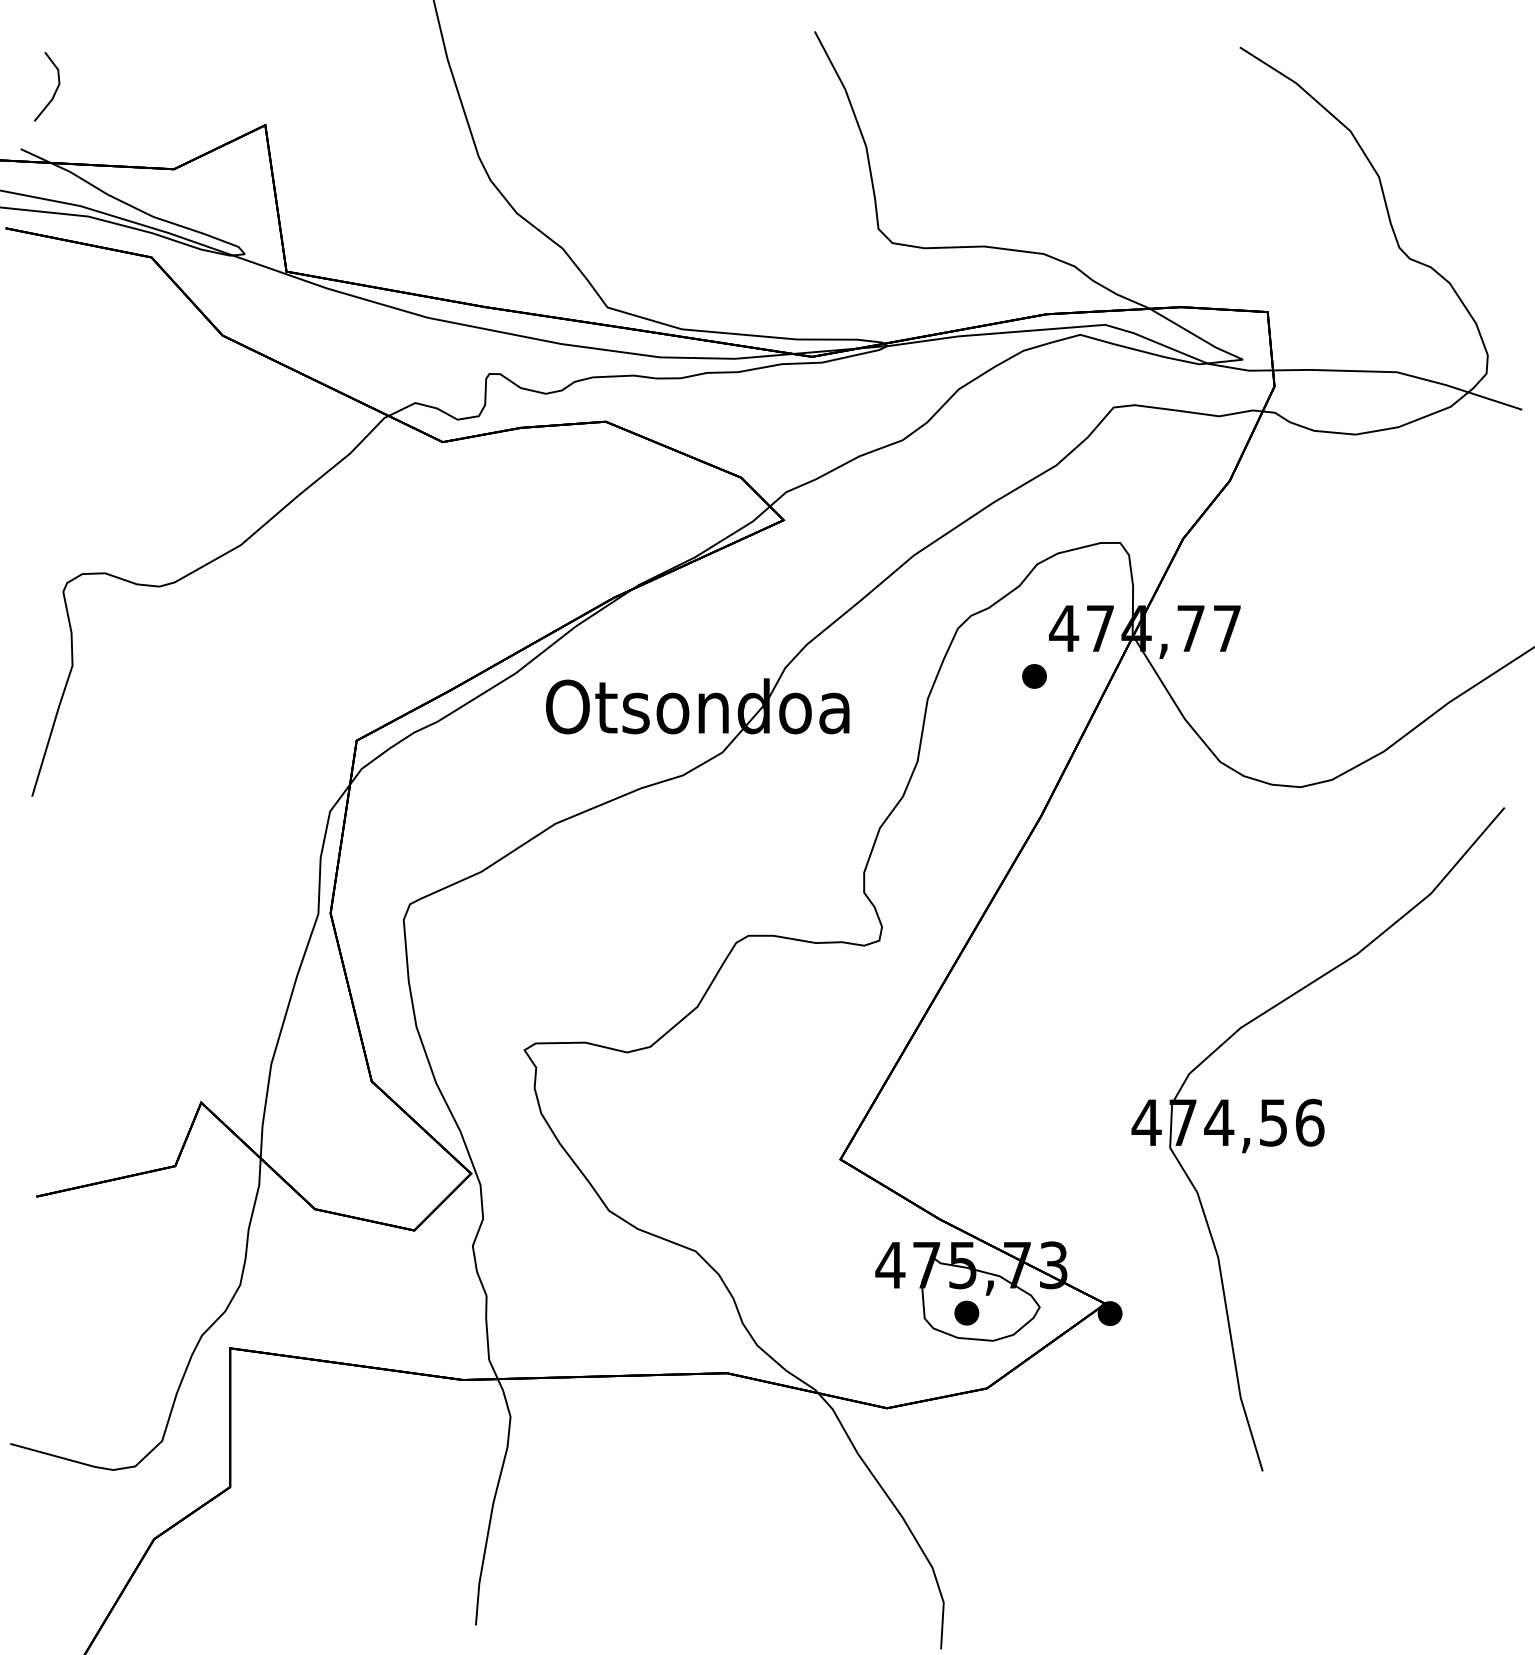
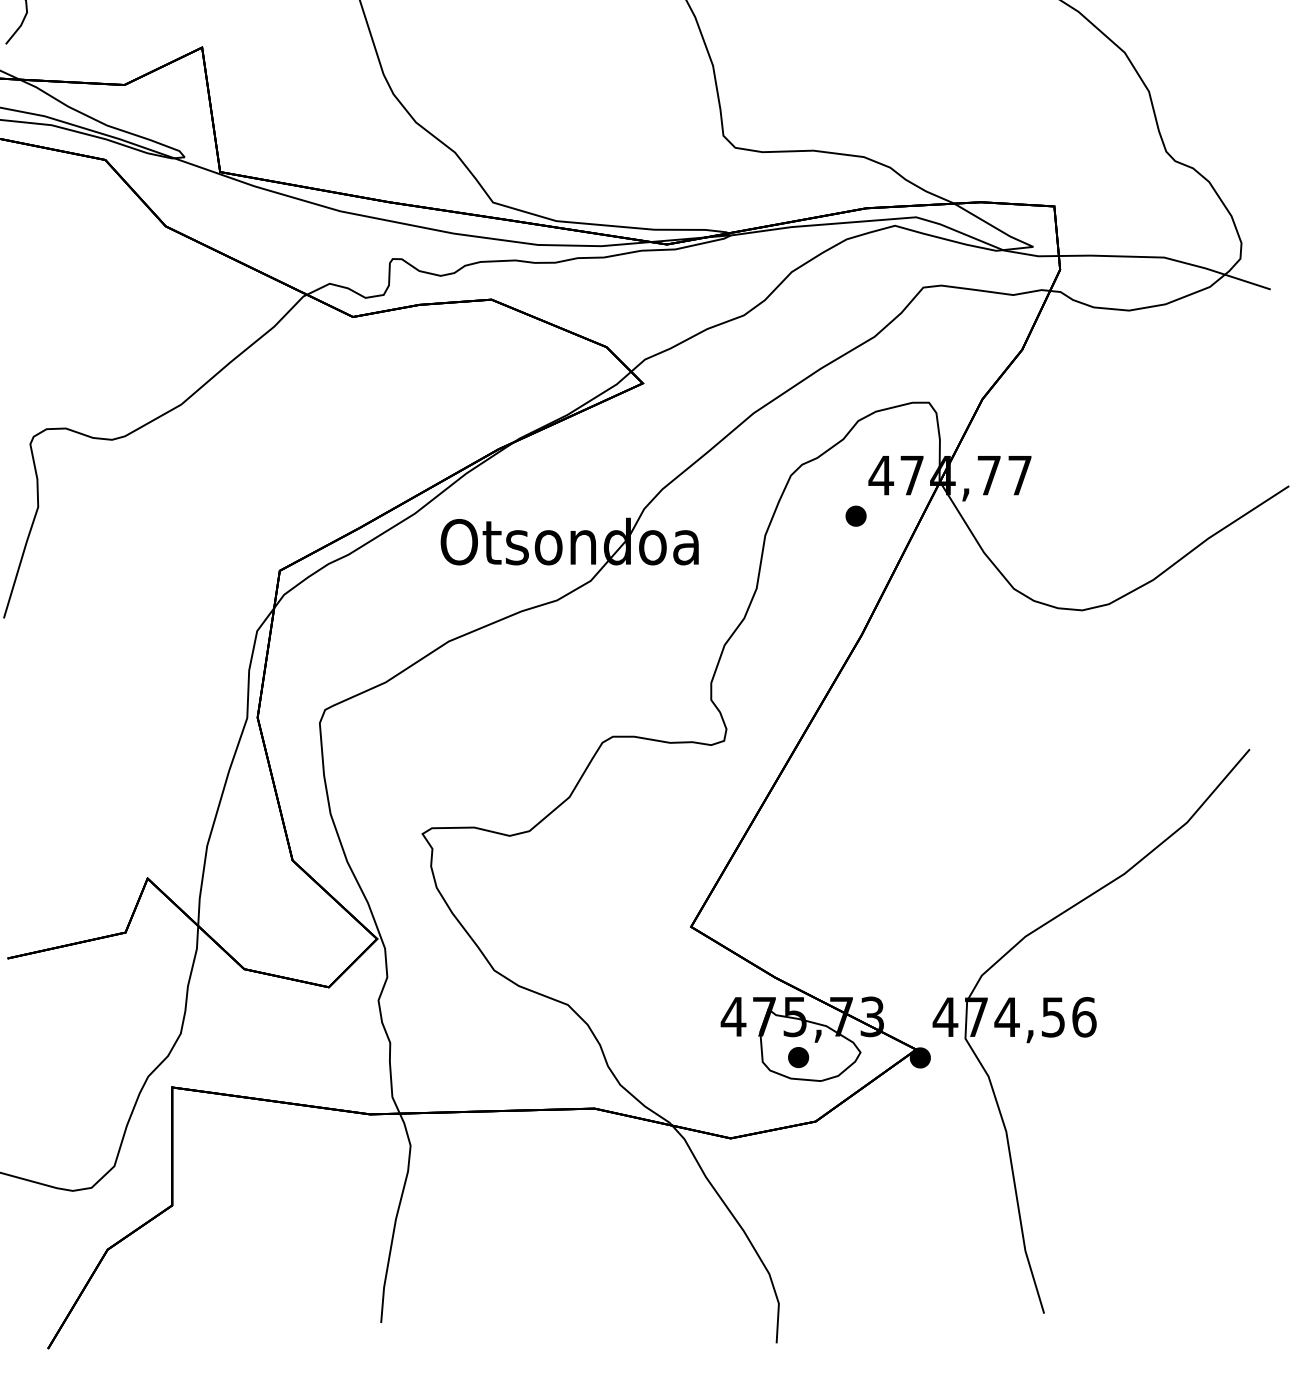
part: (1318, 1139) -> (1091, 1031), moved

